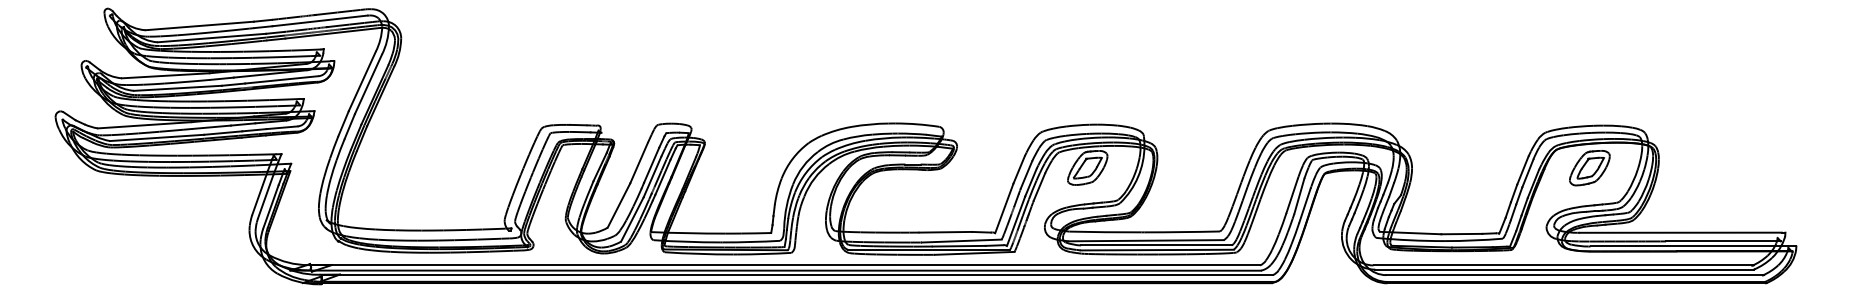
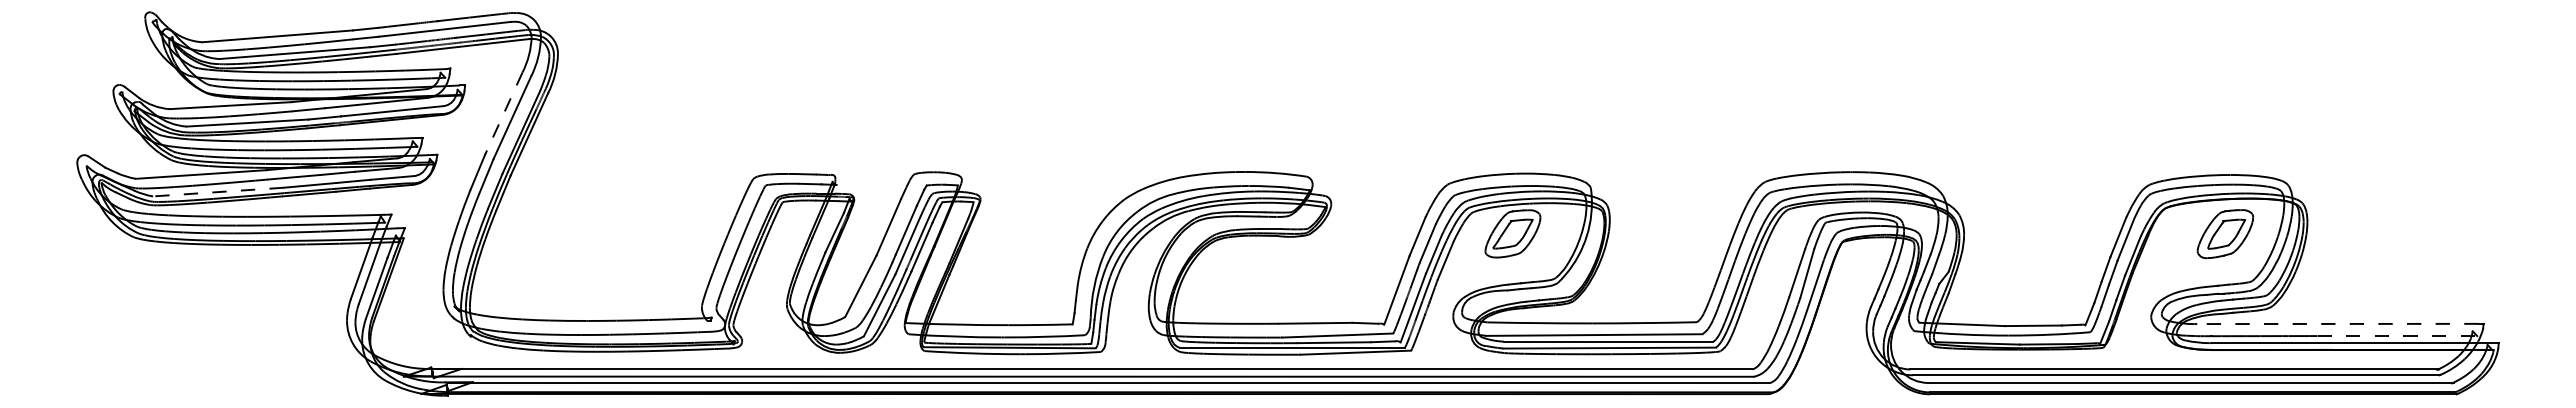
line: (362, 82) -> (503, 114), solid -> dashed
line: (156, 138) -> (217, 192), solid -> dashed
part: (1589, 168) -> (2225, 234), moved
line: (1680, 232) -> (2337, 323), solid -> dashed
line: (1723, 241) -> (2397, 336), solid -> dashed

